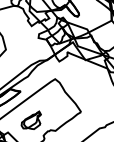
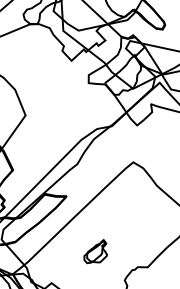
part: (30, 119) -> (93, 250), size x0.6

